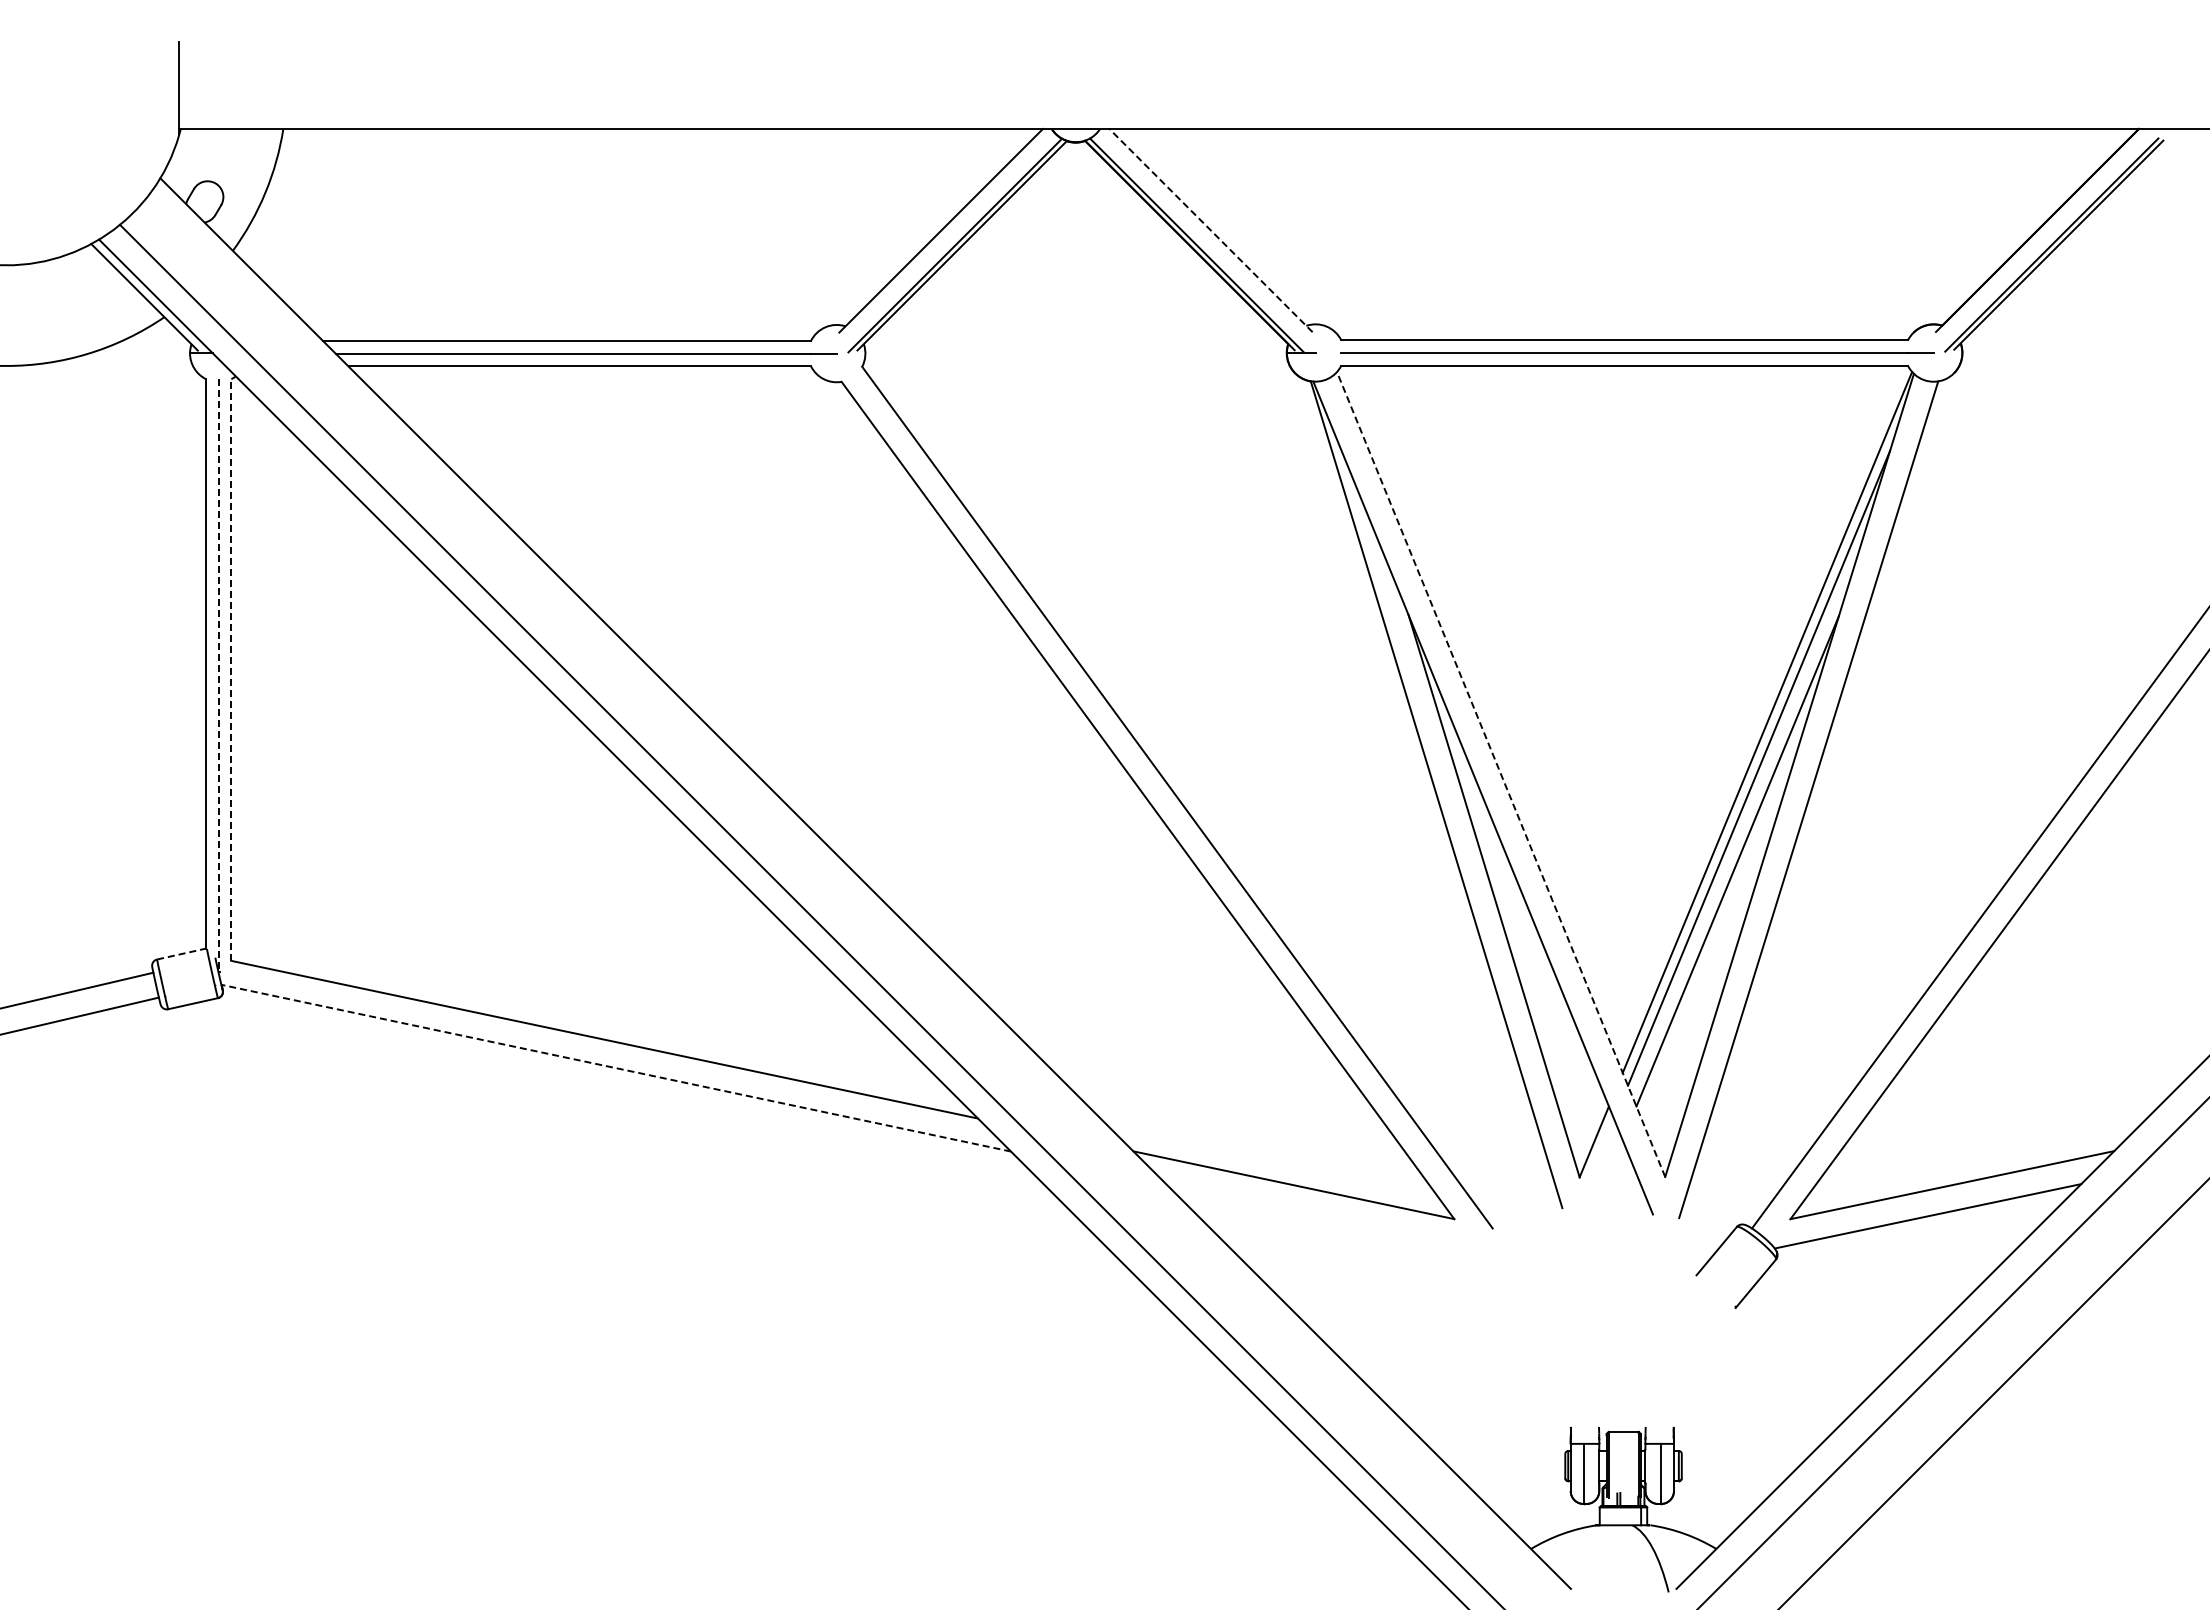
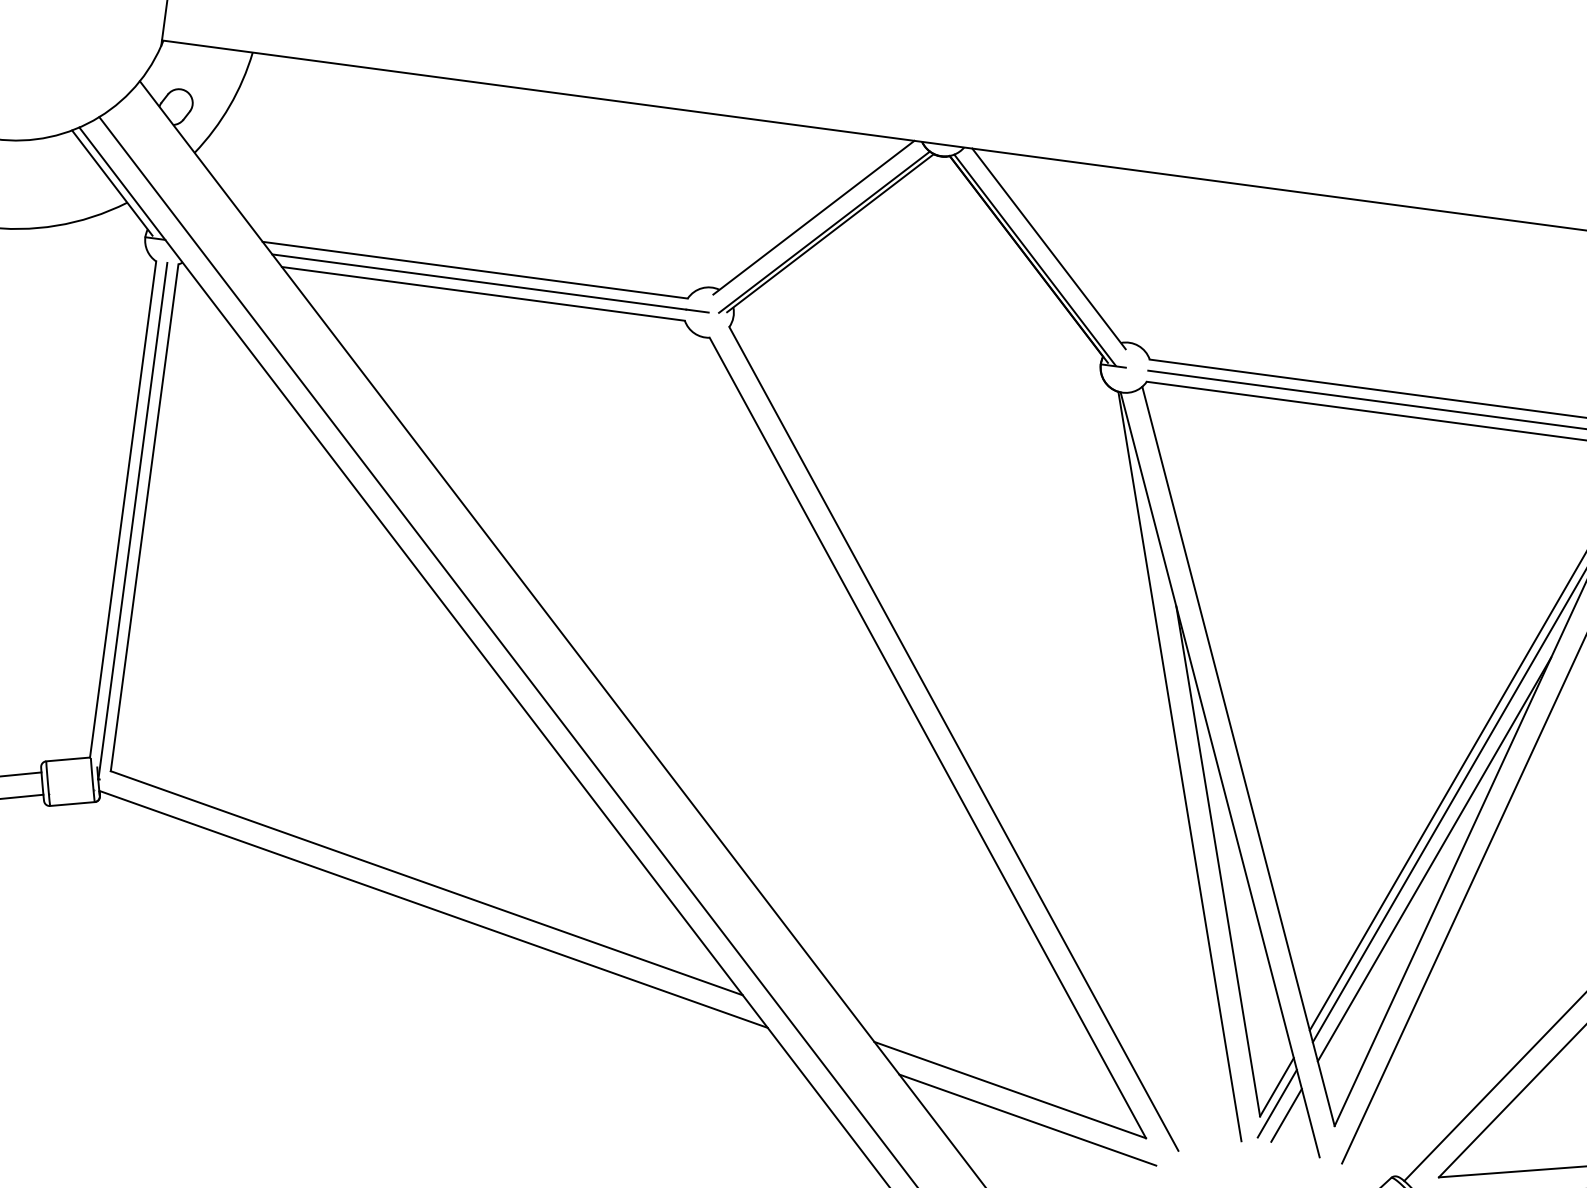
line: (1211, 230) -> (1049, 248), dashed -> solid
line: (231, 670) -> (144, 518), dashed -> solid
line: (218, 676) -> (132, 521), dashed -> solid
line: (1501, 774) -> (1238, 756), dashed -> solid
line: (181, 954) -> (68, 759), dashed -> solid
line: (615, 1068) -> (432, 909), dashed -> solid
line: (1597, 1160) -> (1277, 1103), added
line: (1609, 1172) -> (1286, 1115), added
line: (1317, 1216) -> (1027, 1120), added

